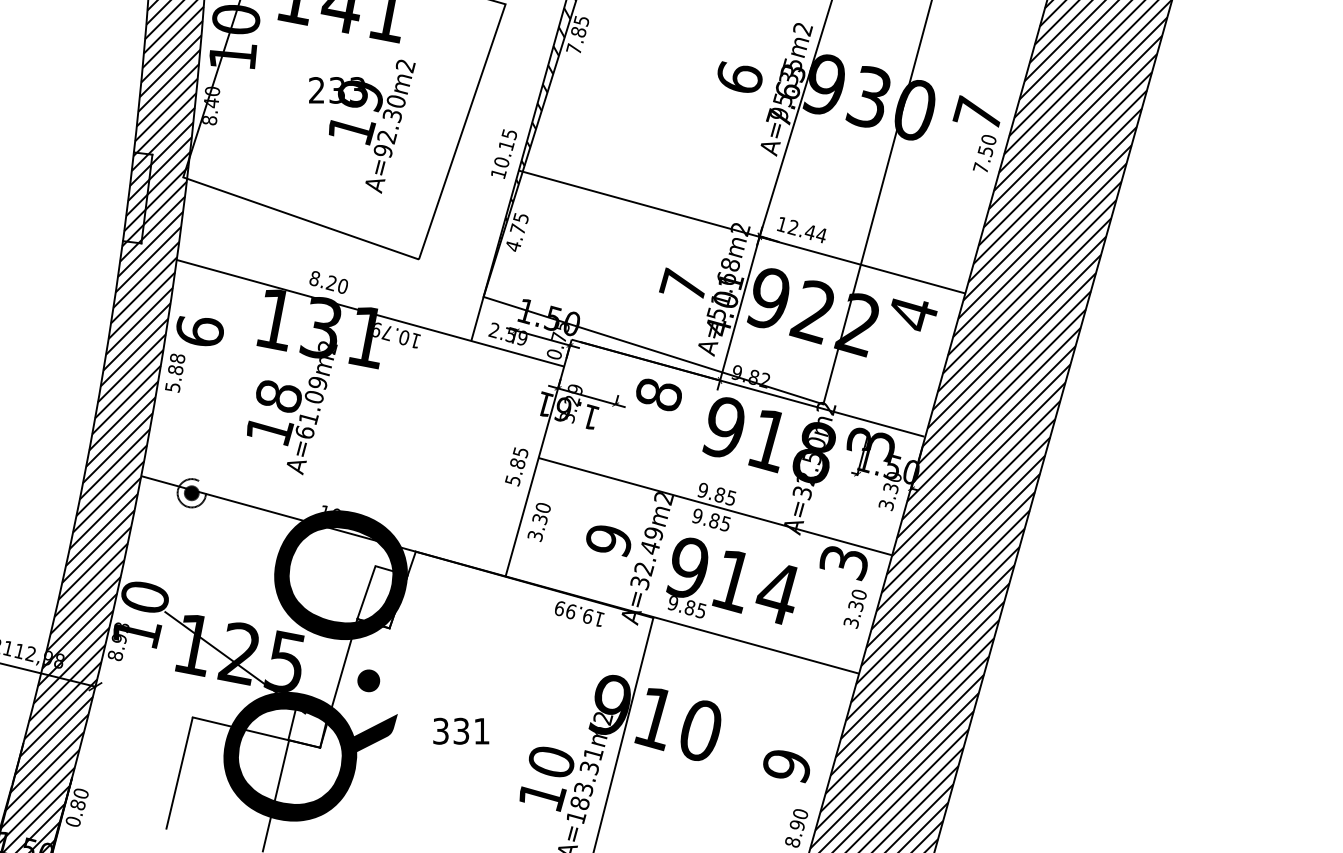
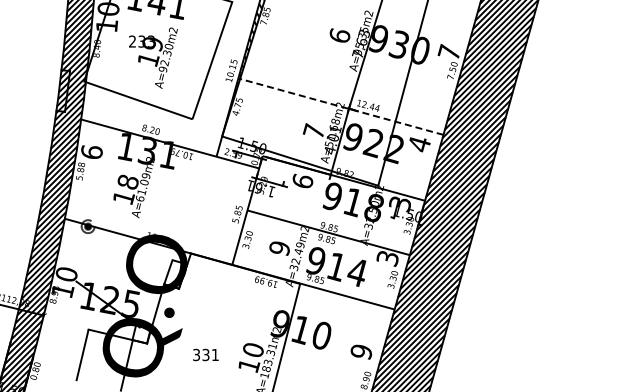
text: (362, 124) -> (153, 57), moved
line: (741, 231) -> (340, 106), solid -> dashed
text: (658, 392) -> (302, 180), 8 -> 6
text: (460, 730) -> (205, 354), moved

